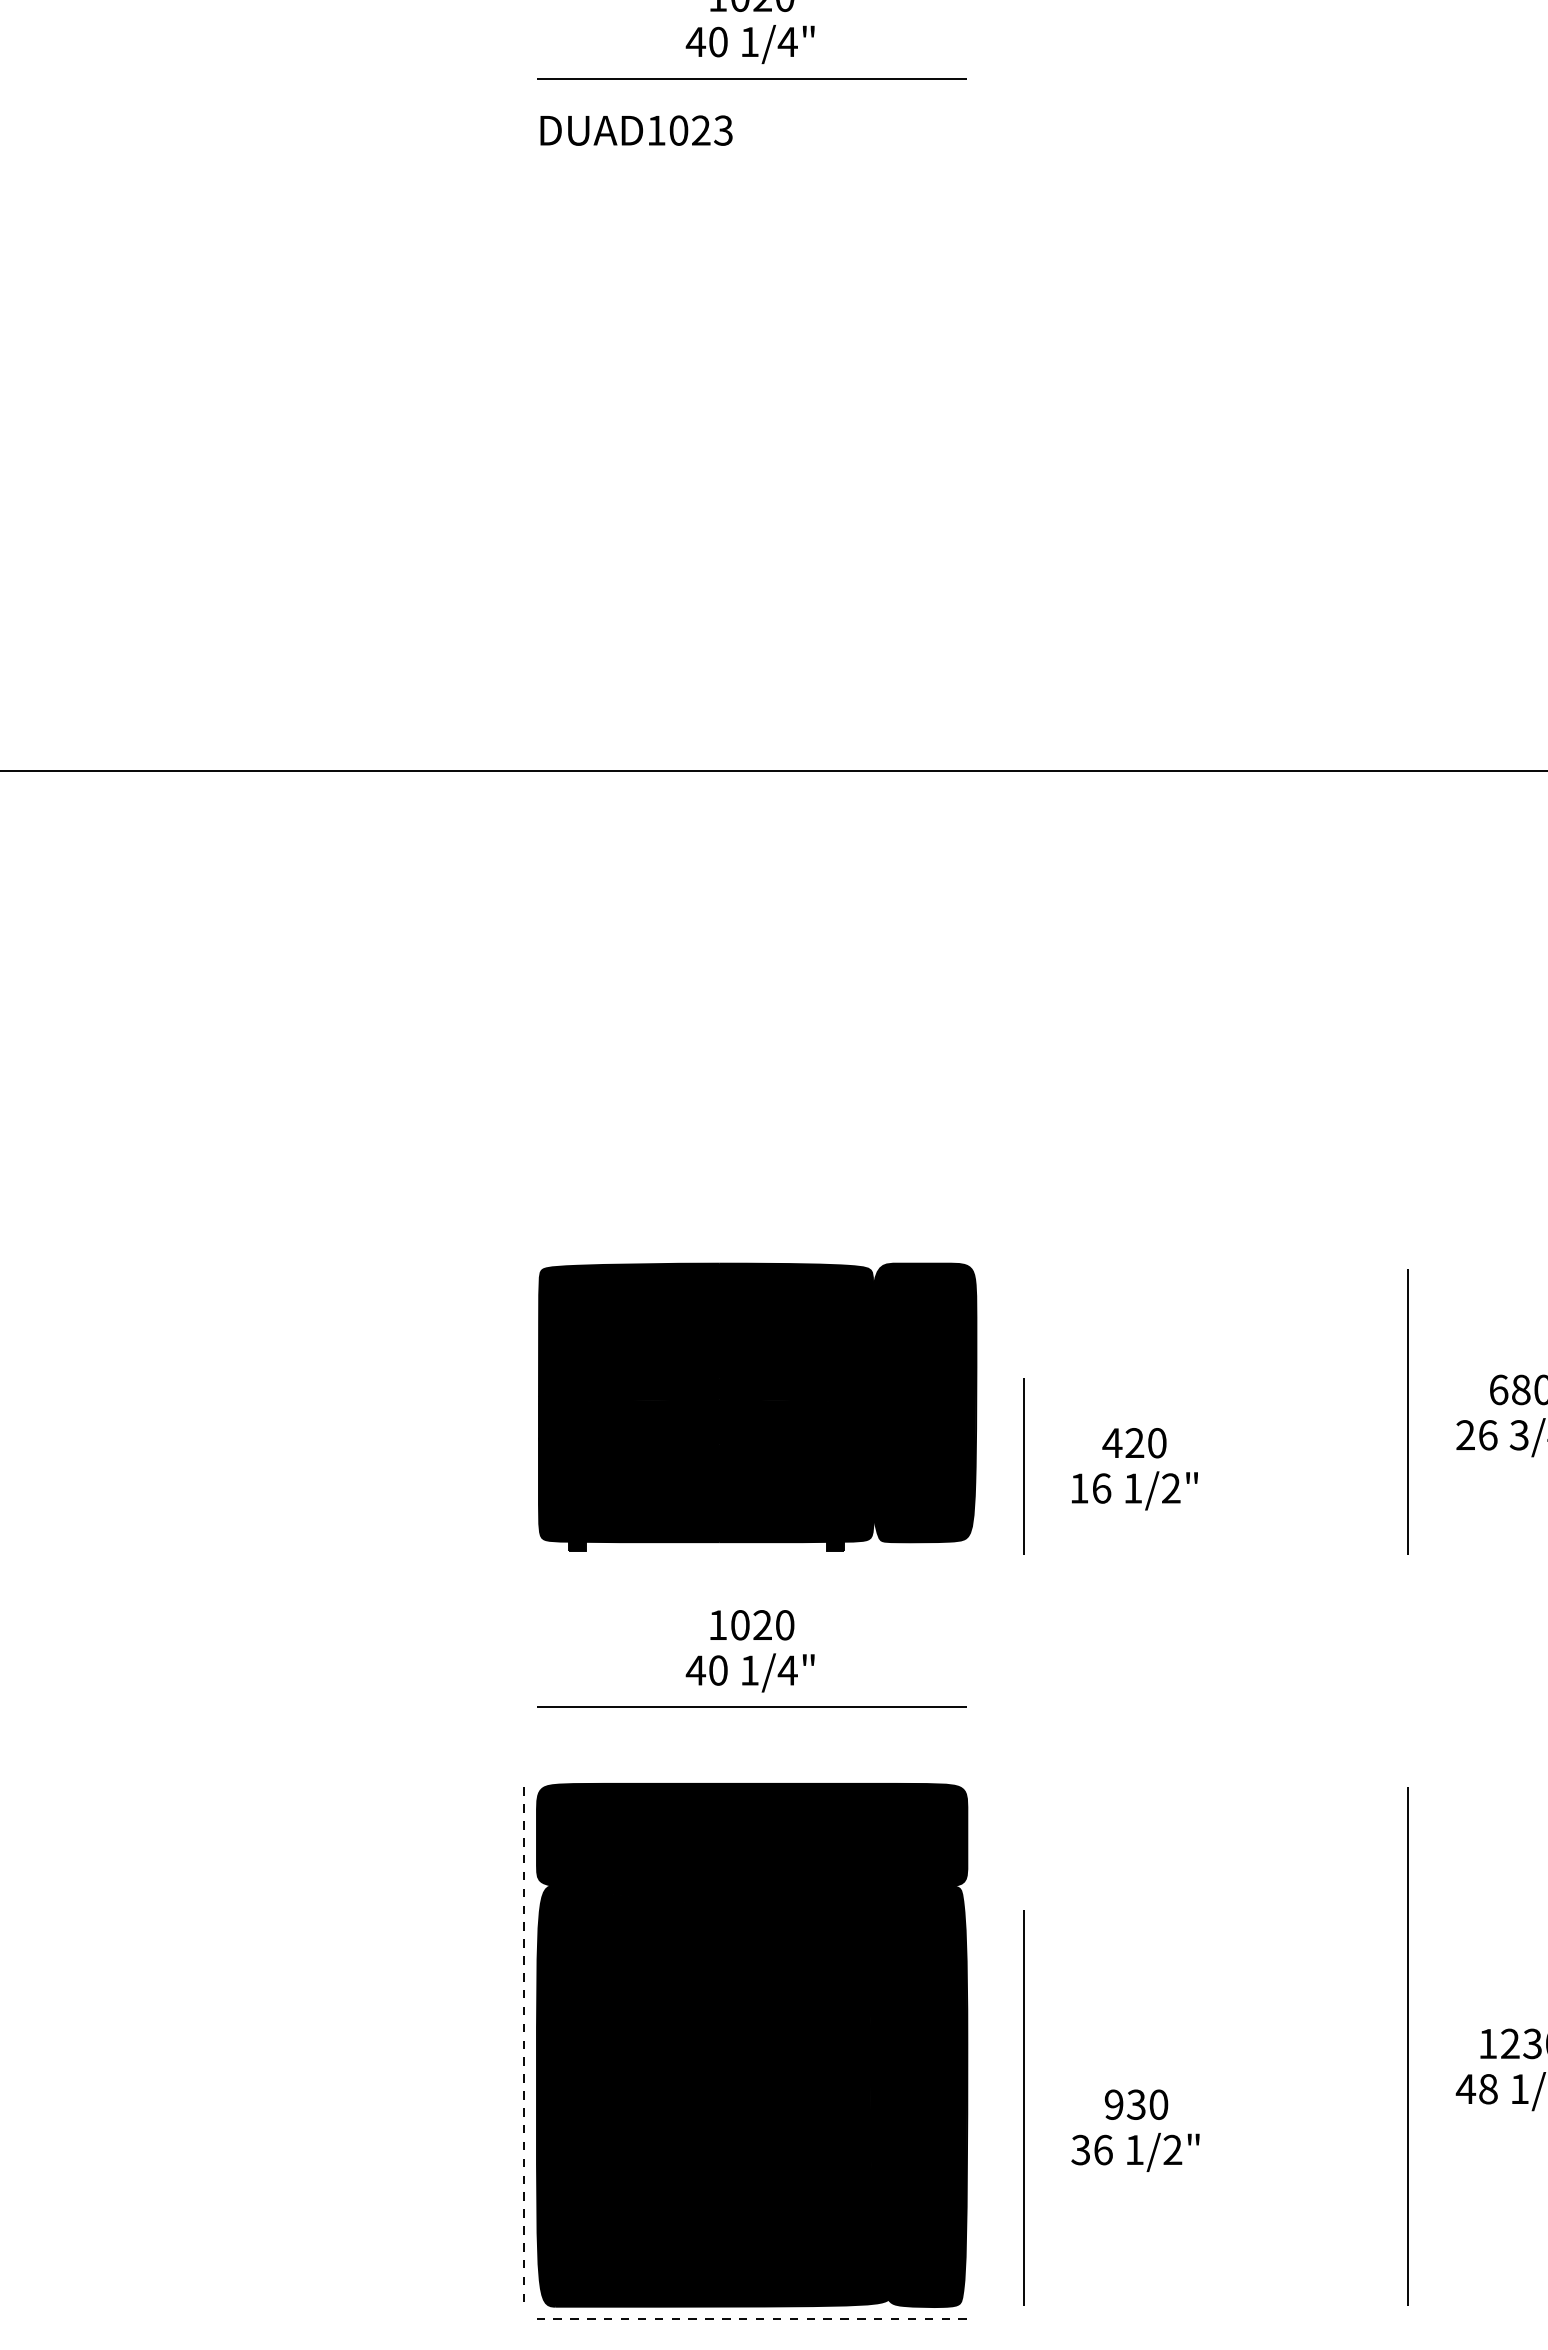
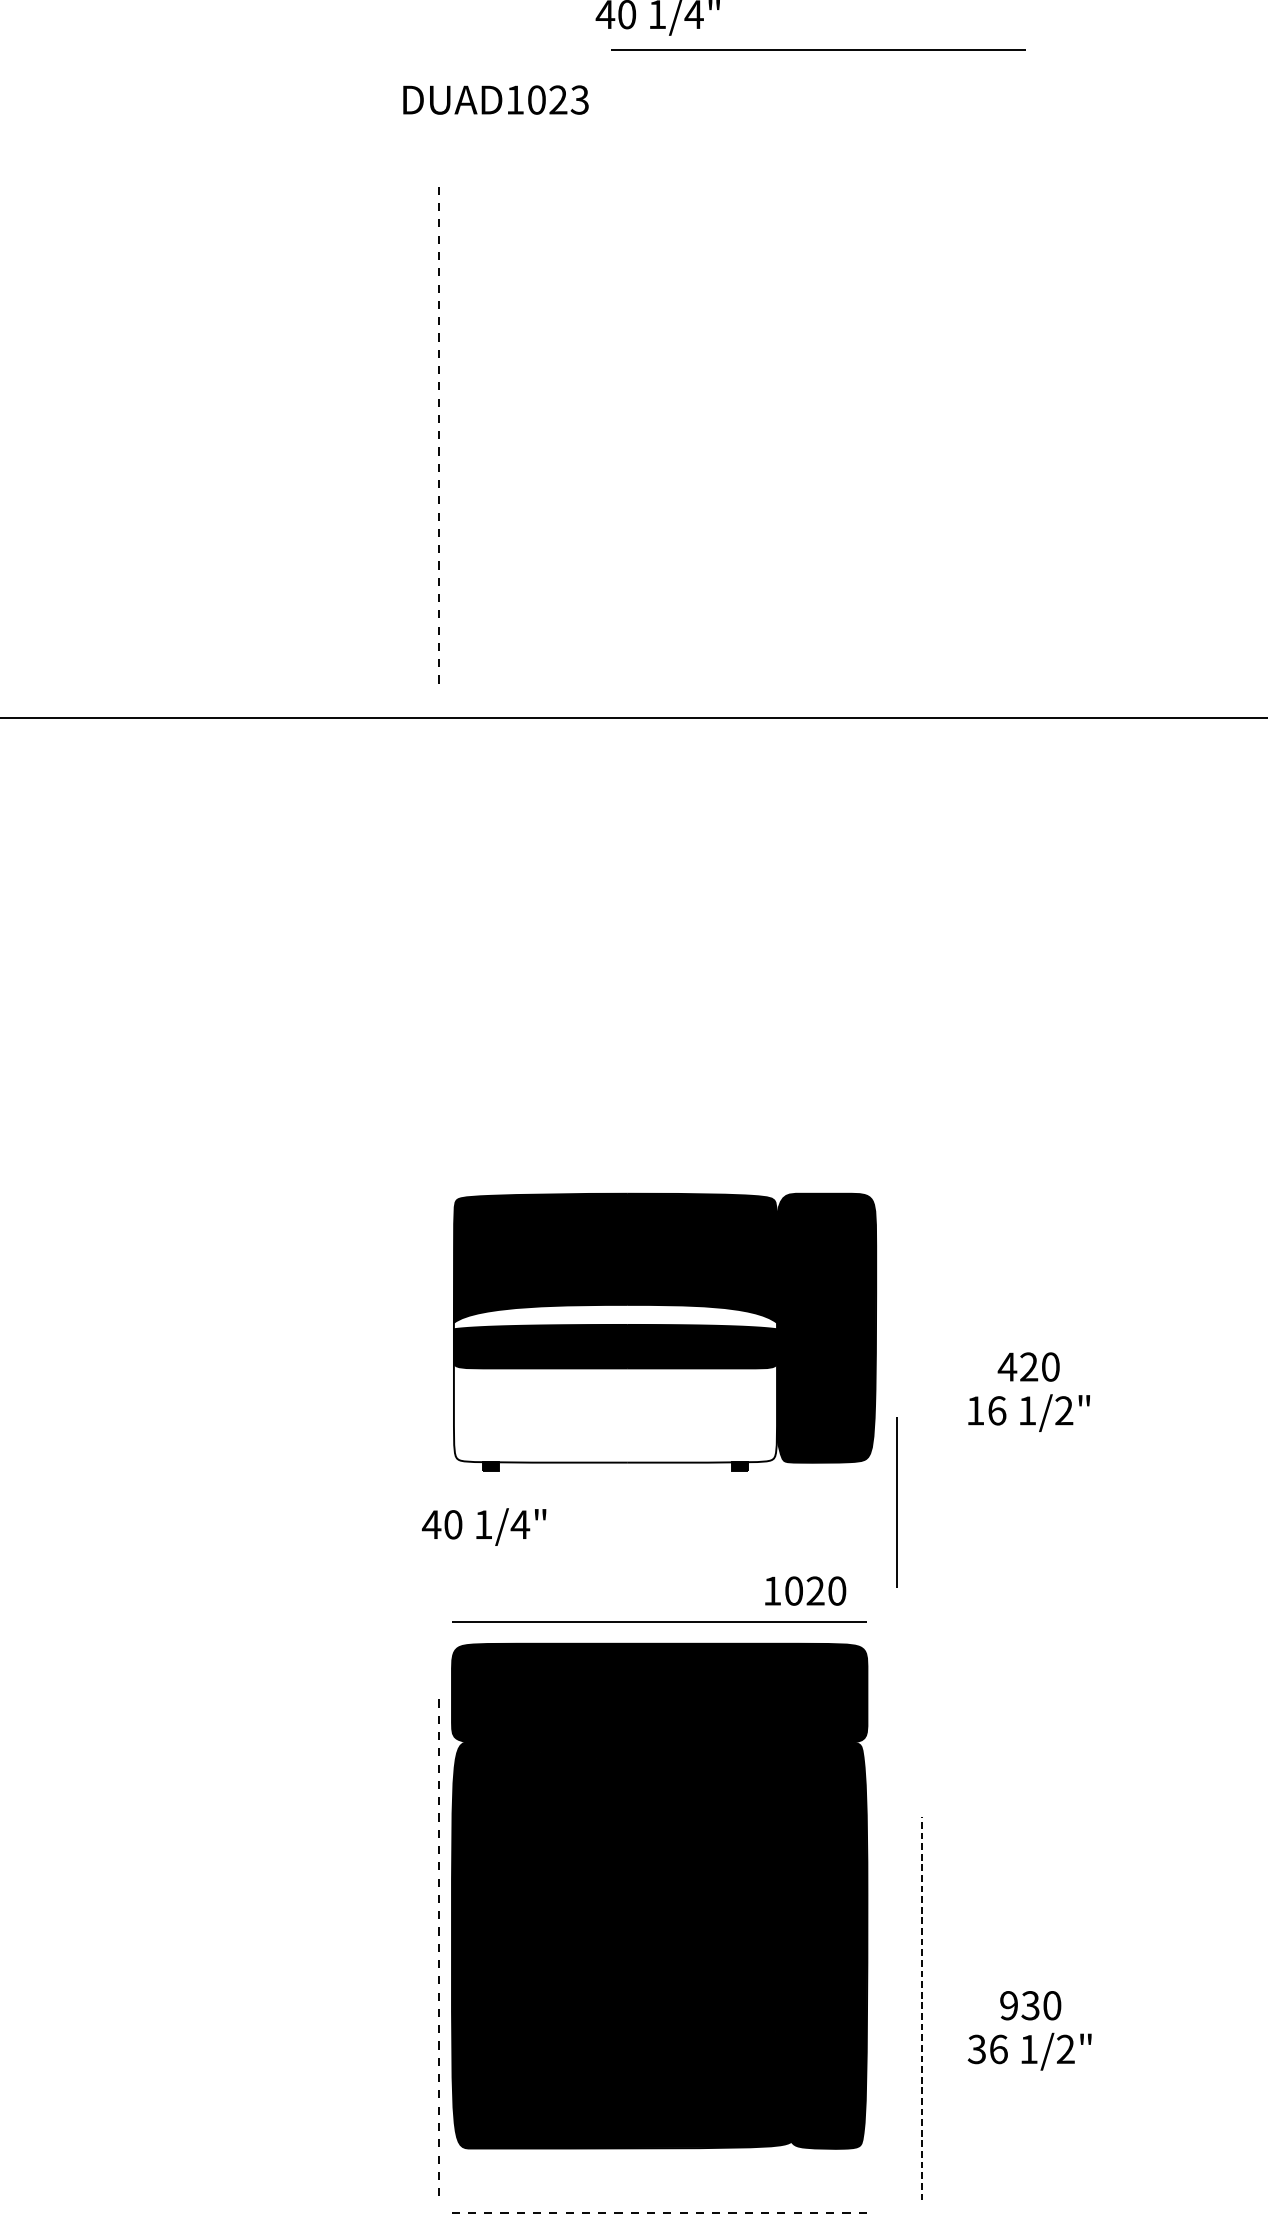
line: (751, 78) -> (818, 49), moved
text: (636, 130) -> (495, 99), moved
line: (523, 477) -> (438, 434), added
fill: (705, 1391) -> (614, 1317), removed
line: (1023, 1466) -> (896, 1502), moved
fill: (705, 1489) -> (614, 1411), removed
text: (752, 1625) -> (805, 1591), moved
text: (749, 1672) -> (483, 1526), moved
part: (752, 2045) -> (660, 1896), moved
line: (1023, 2107) -> (921, 2008), solid -> dashed

